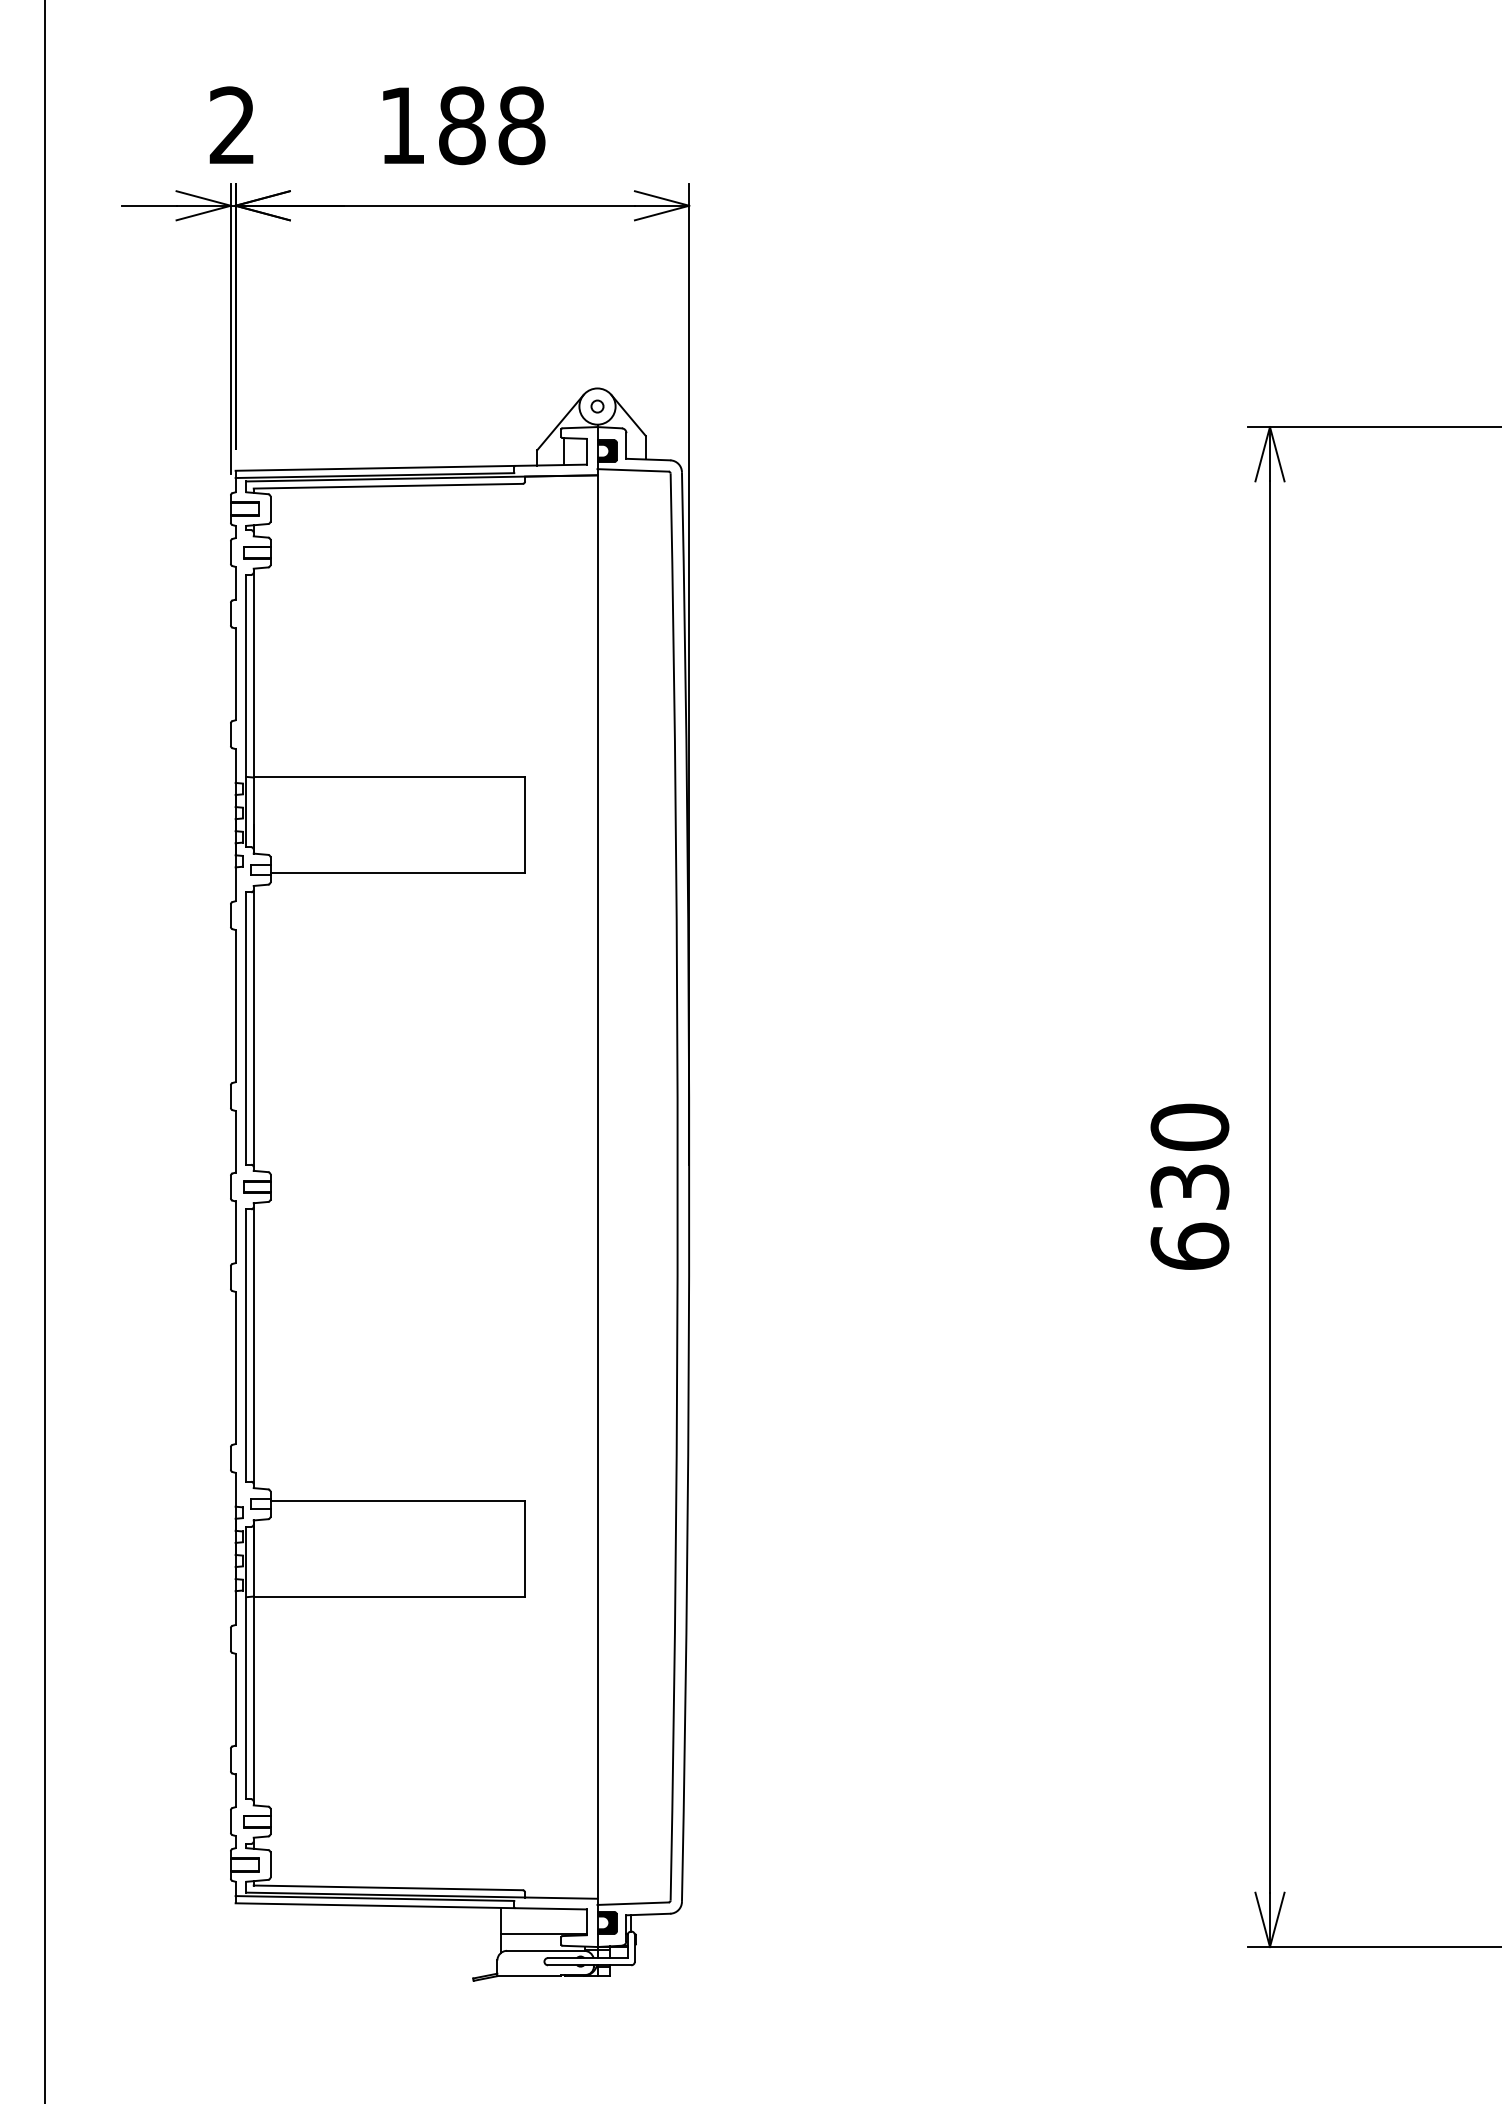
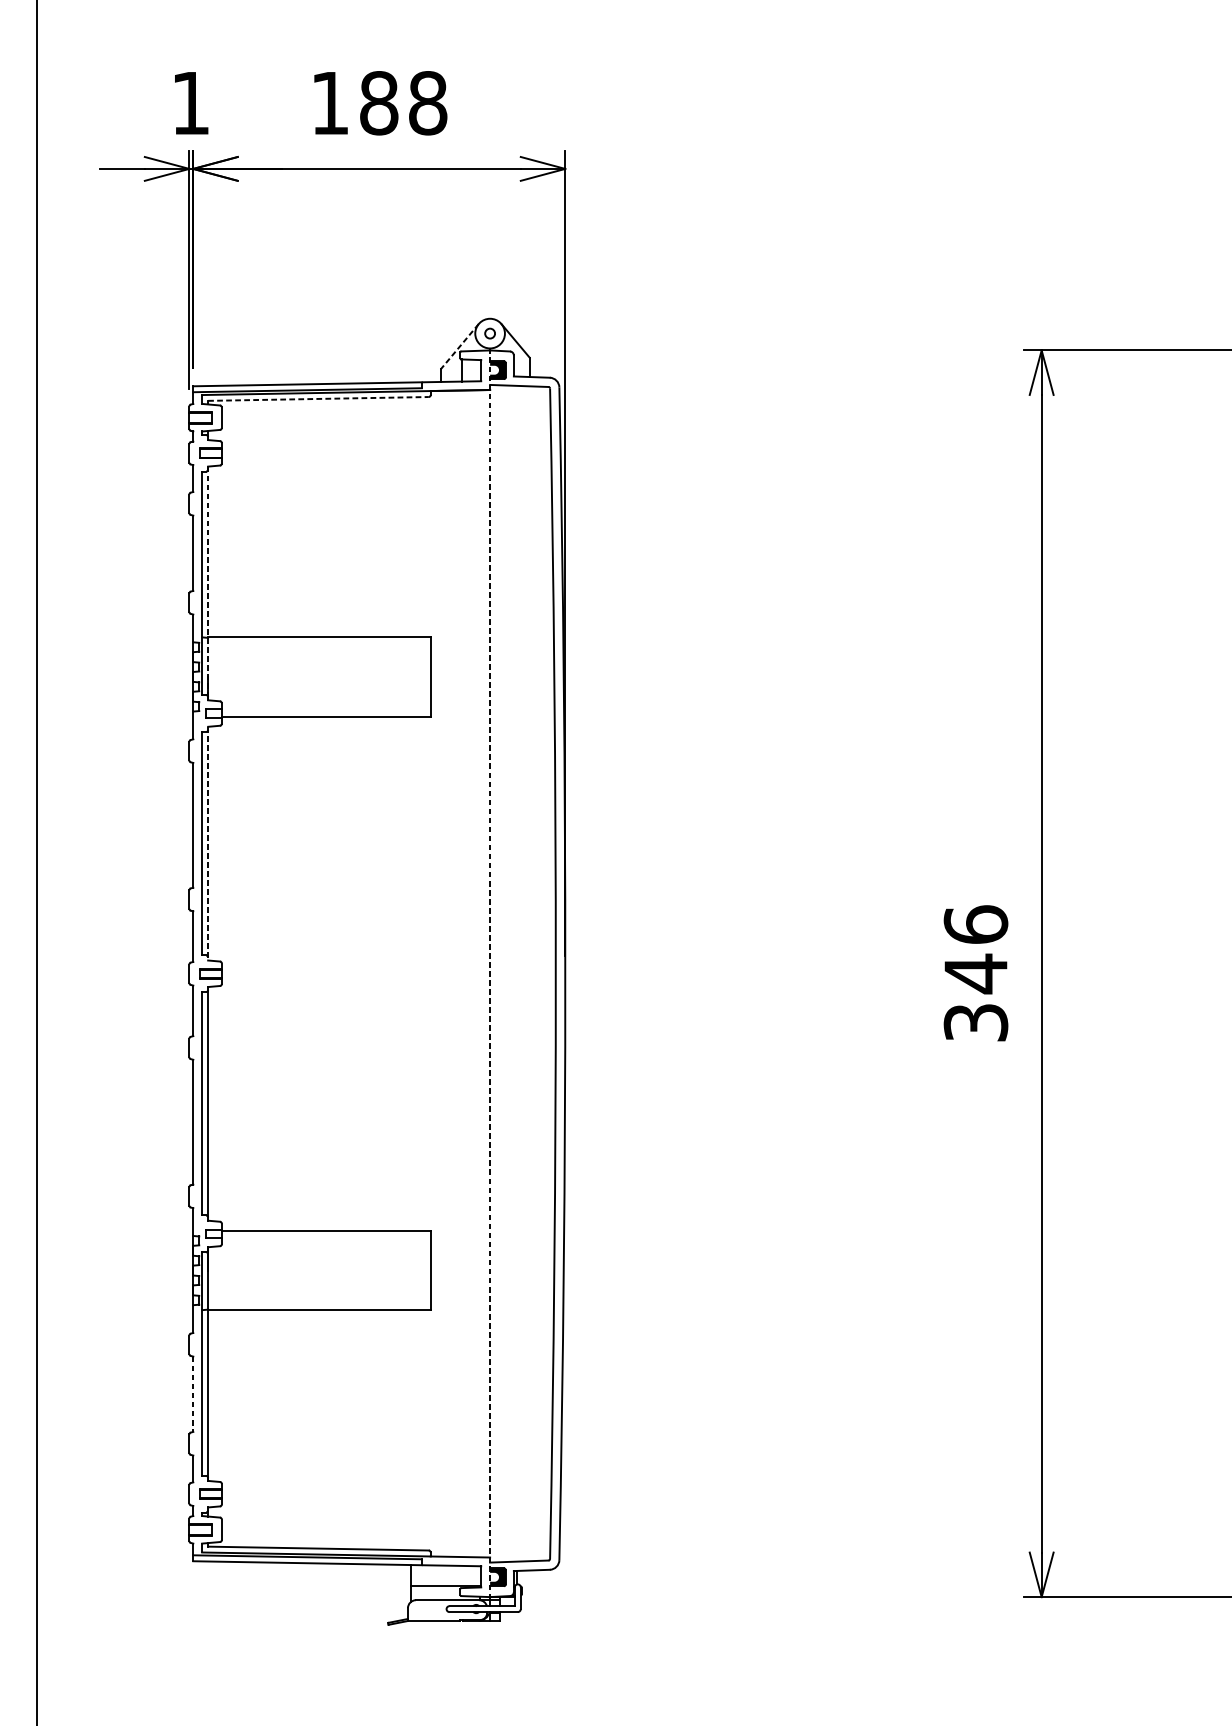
text: (231, 124) -> (189, 102), 2 -> 1
line: (560, 423) -> (459, 347), solid -> dashed
line: (388, 486) -> (318, 399), solid -> dashed
line: (253, 711) -> (207, 583), solid -> dashed
line: (253, 1028) -> (207, 843), solid -> dashed
line: (597, 1186) -> (490, 973), solid -> dashed
text: (1189, 1186) -> (975, 973), 630 -> 346
line: (235, 1699) -> (193, 1394), solid -> dashed

